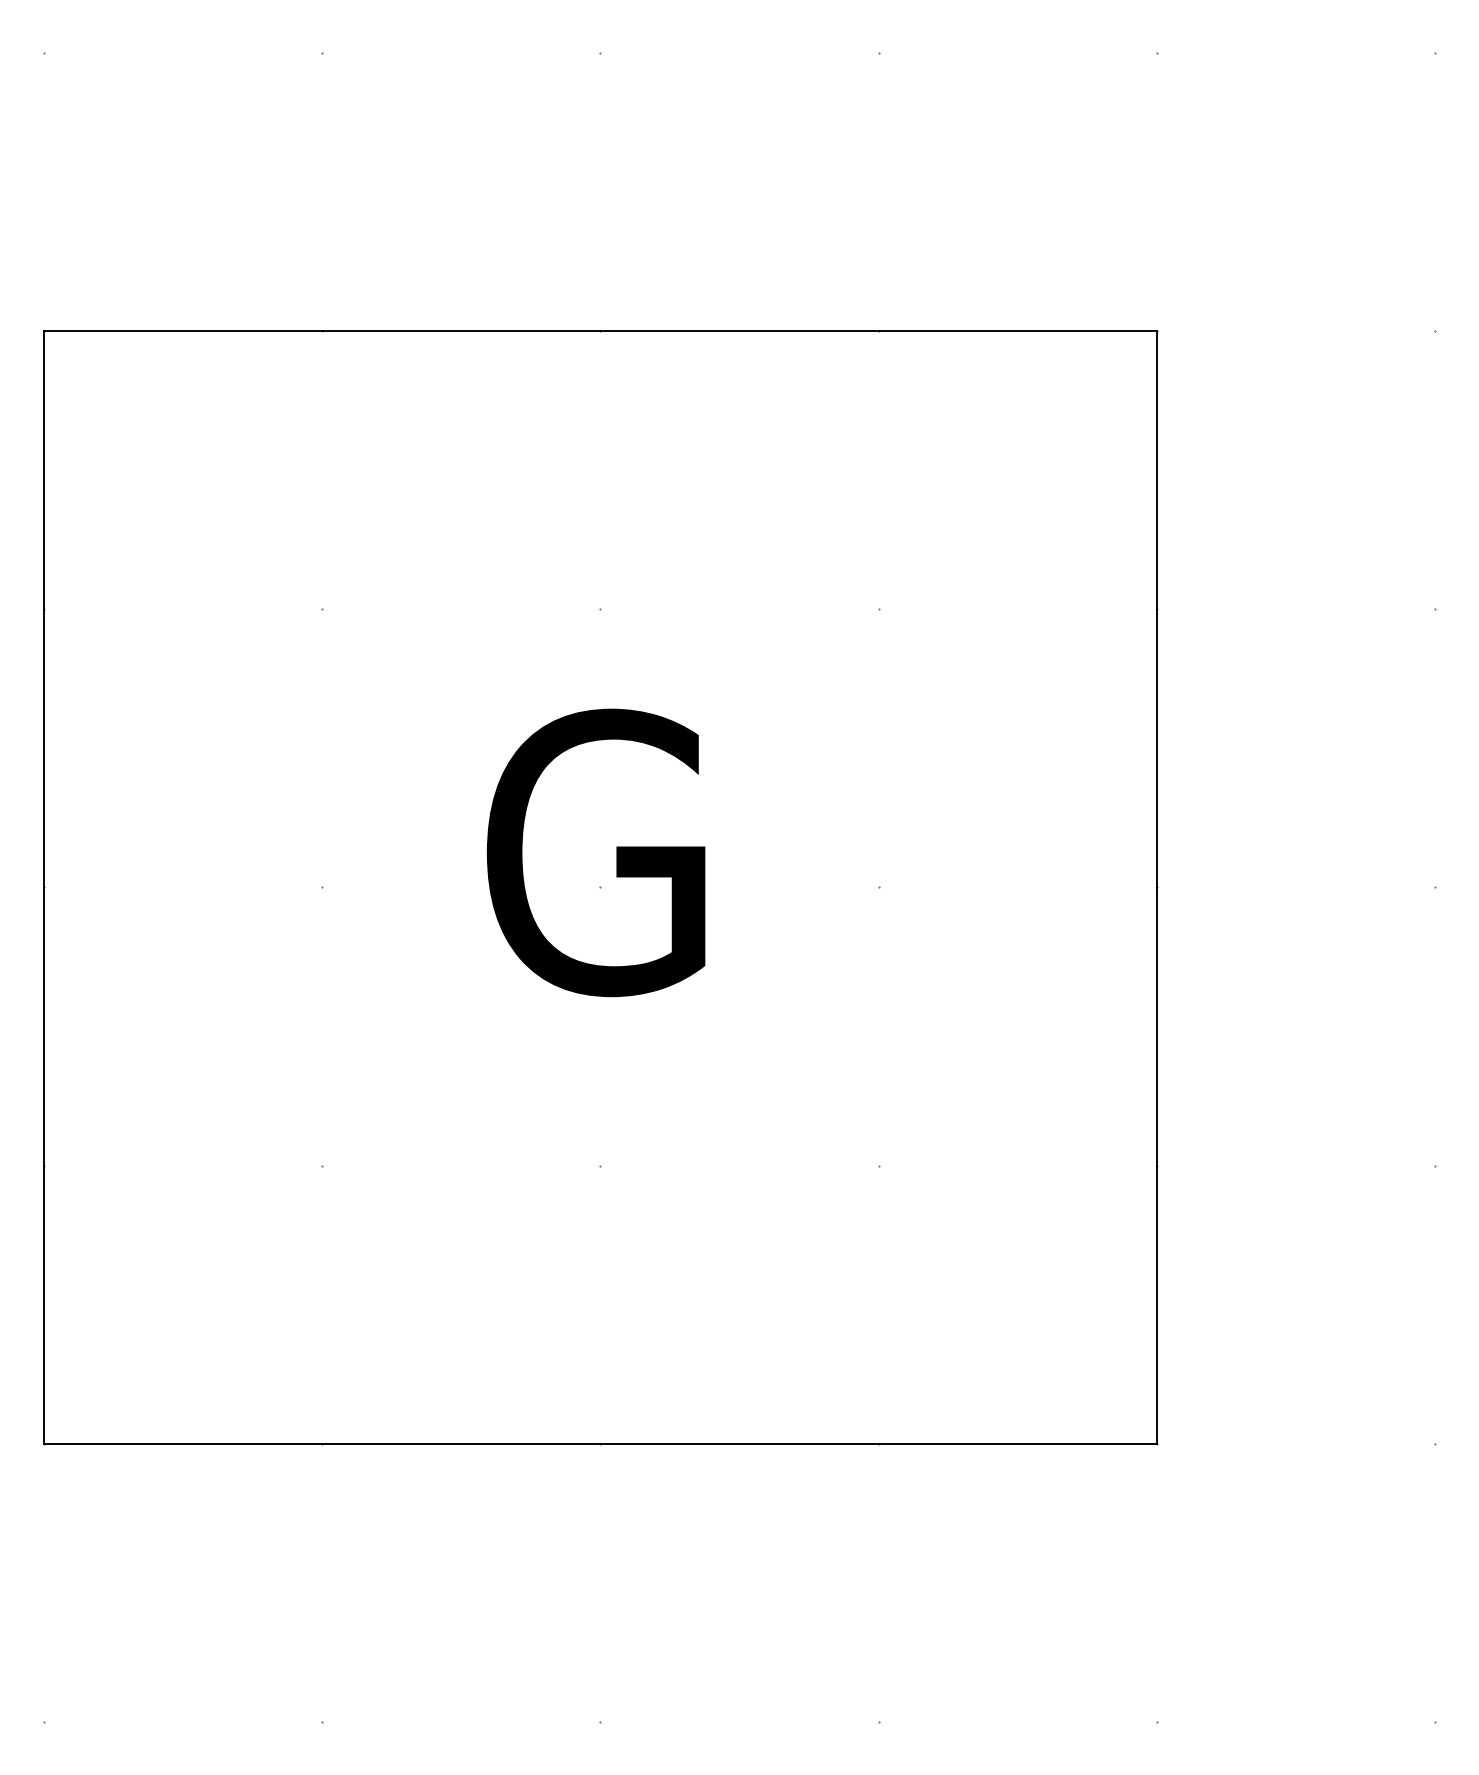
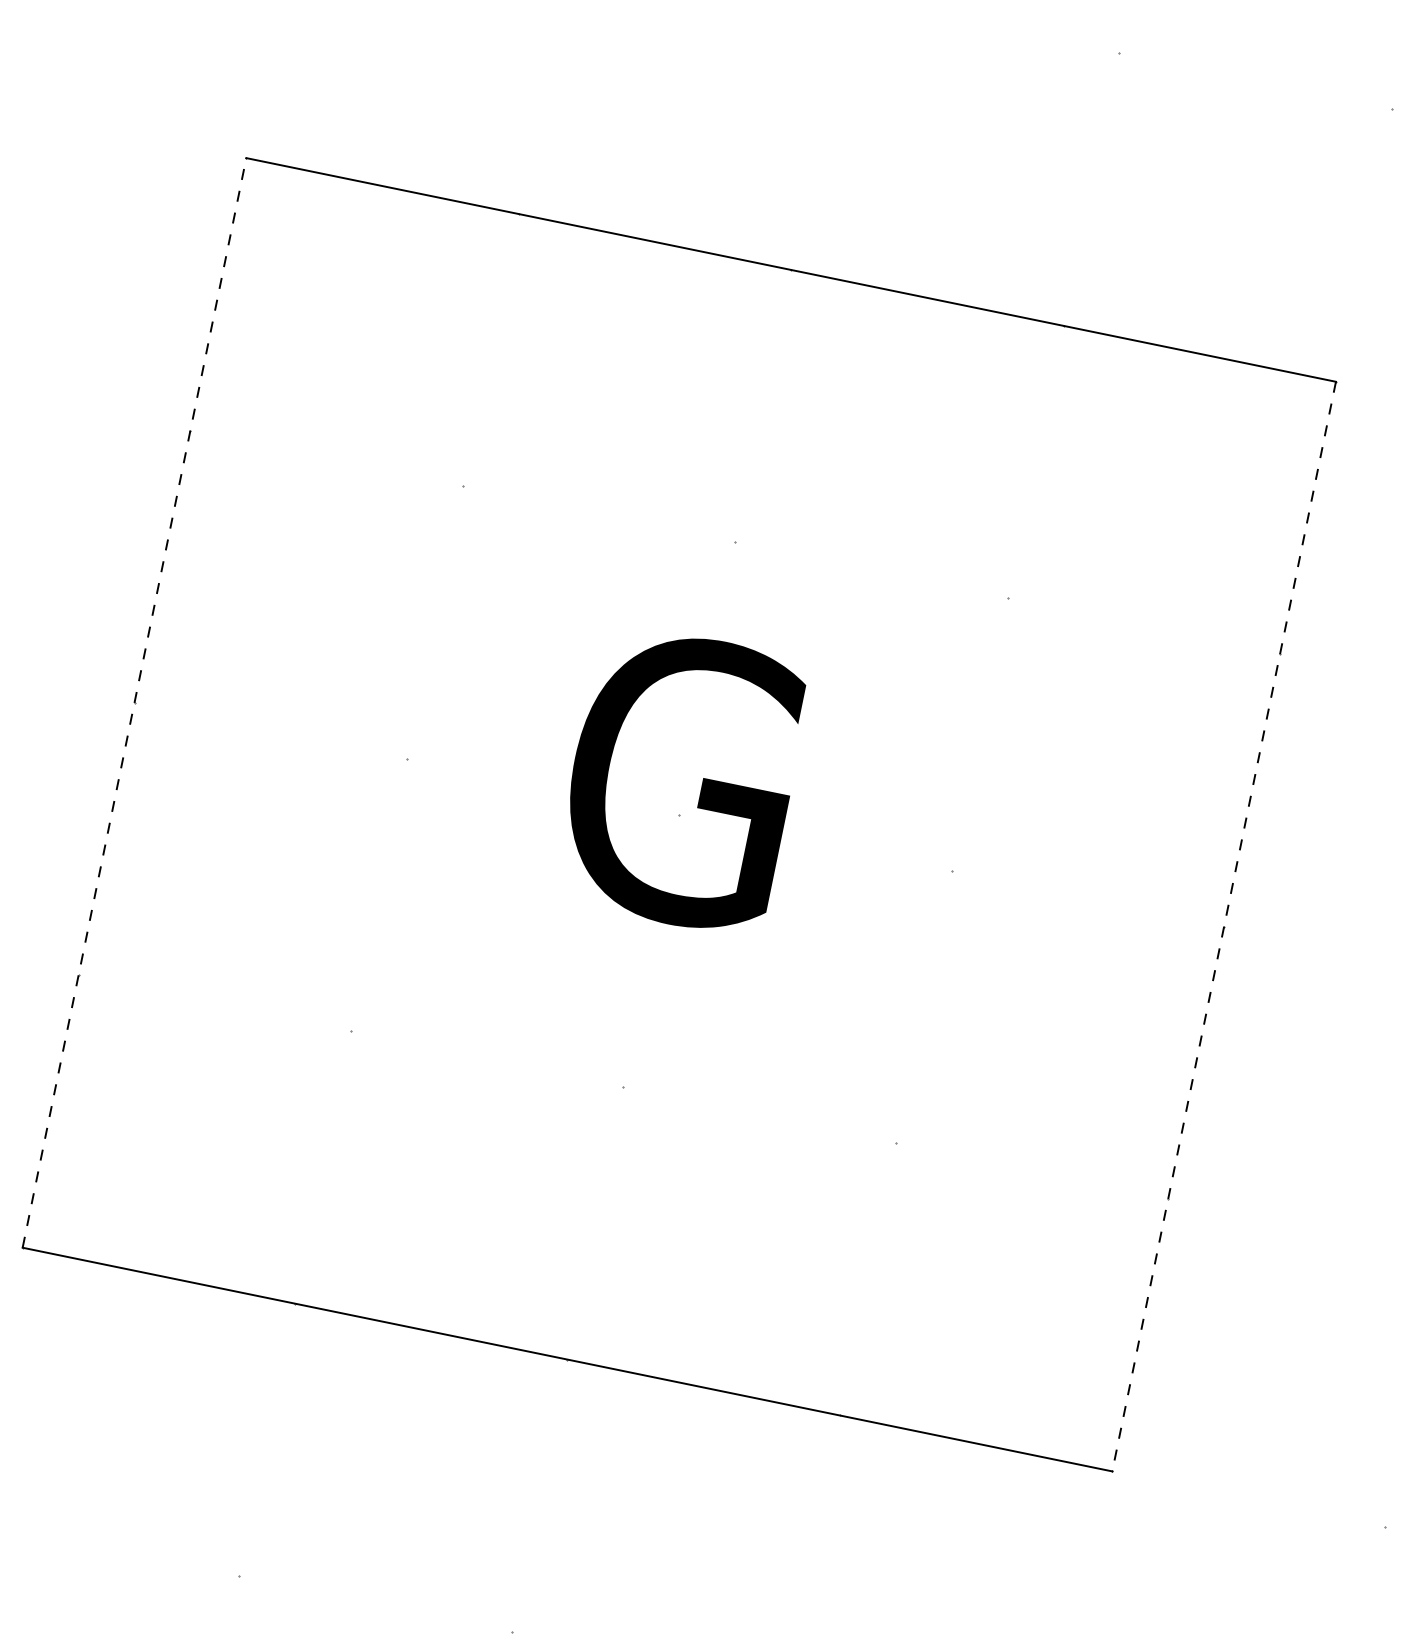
line: (44, 887) -> (134, 702), solid -> dashed
line: (1156, 887) -> (1224, 926), solid -> dashed

